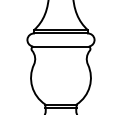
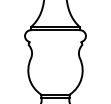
line: (60, 46) -> (55, 42), removed

